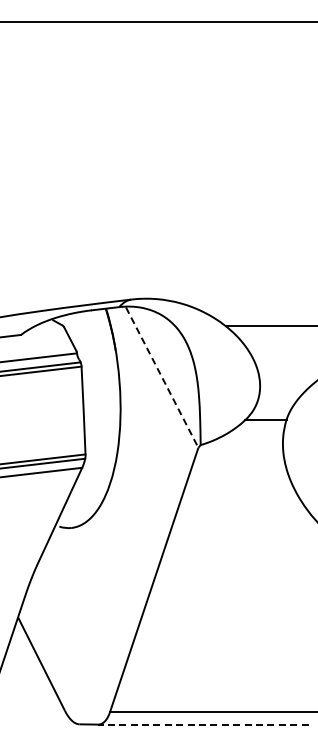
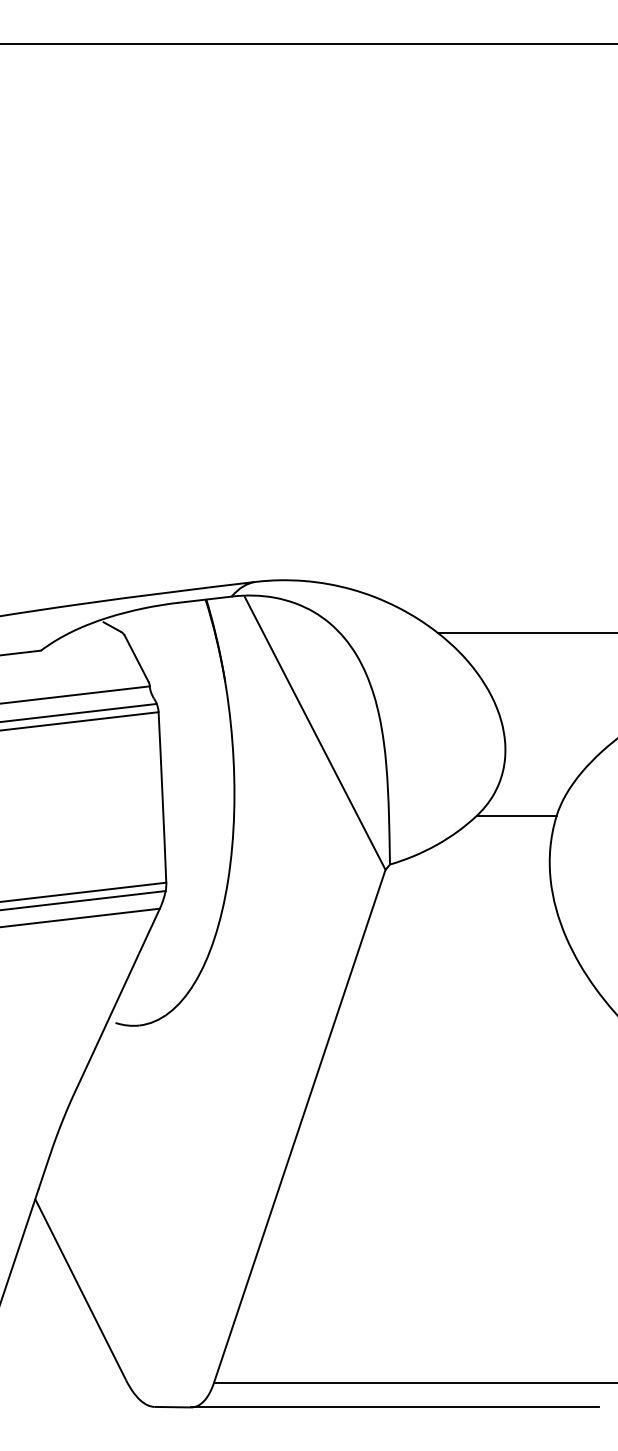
line: (162, 377) -> (315, 733), dashed -> solid
line: (202, 724) -> (393, 1407), dashed -> solid

